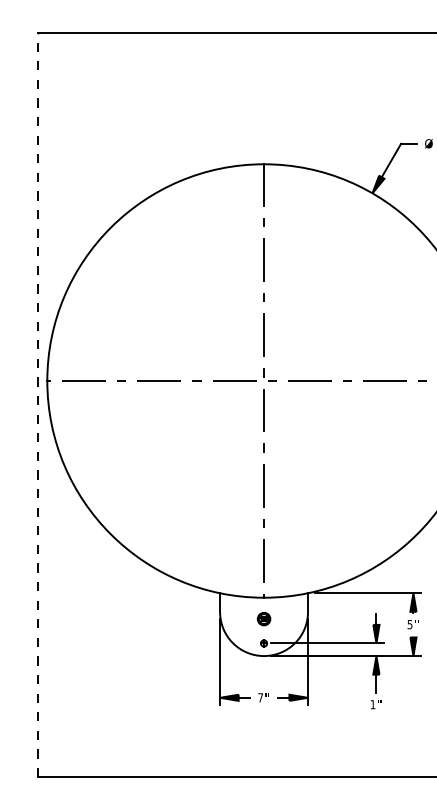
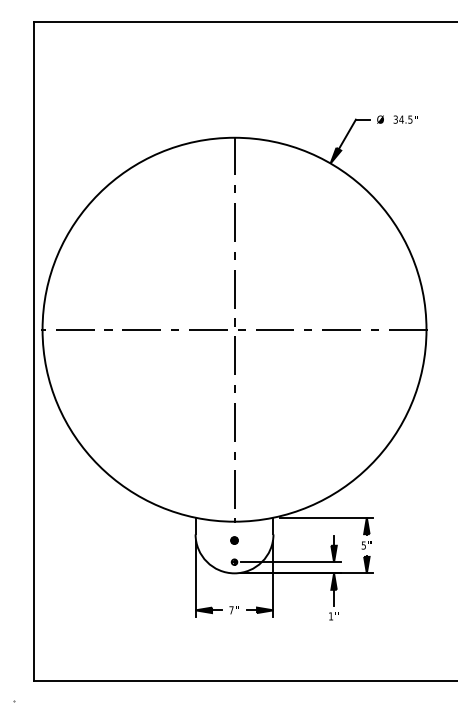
line: (38, 405) -> (34, 351), dashed -> solid
part: (264, 618) -> (234, 540), size x0.62

